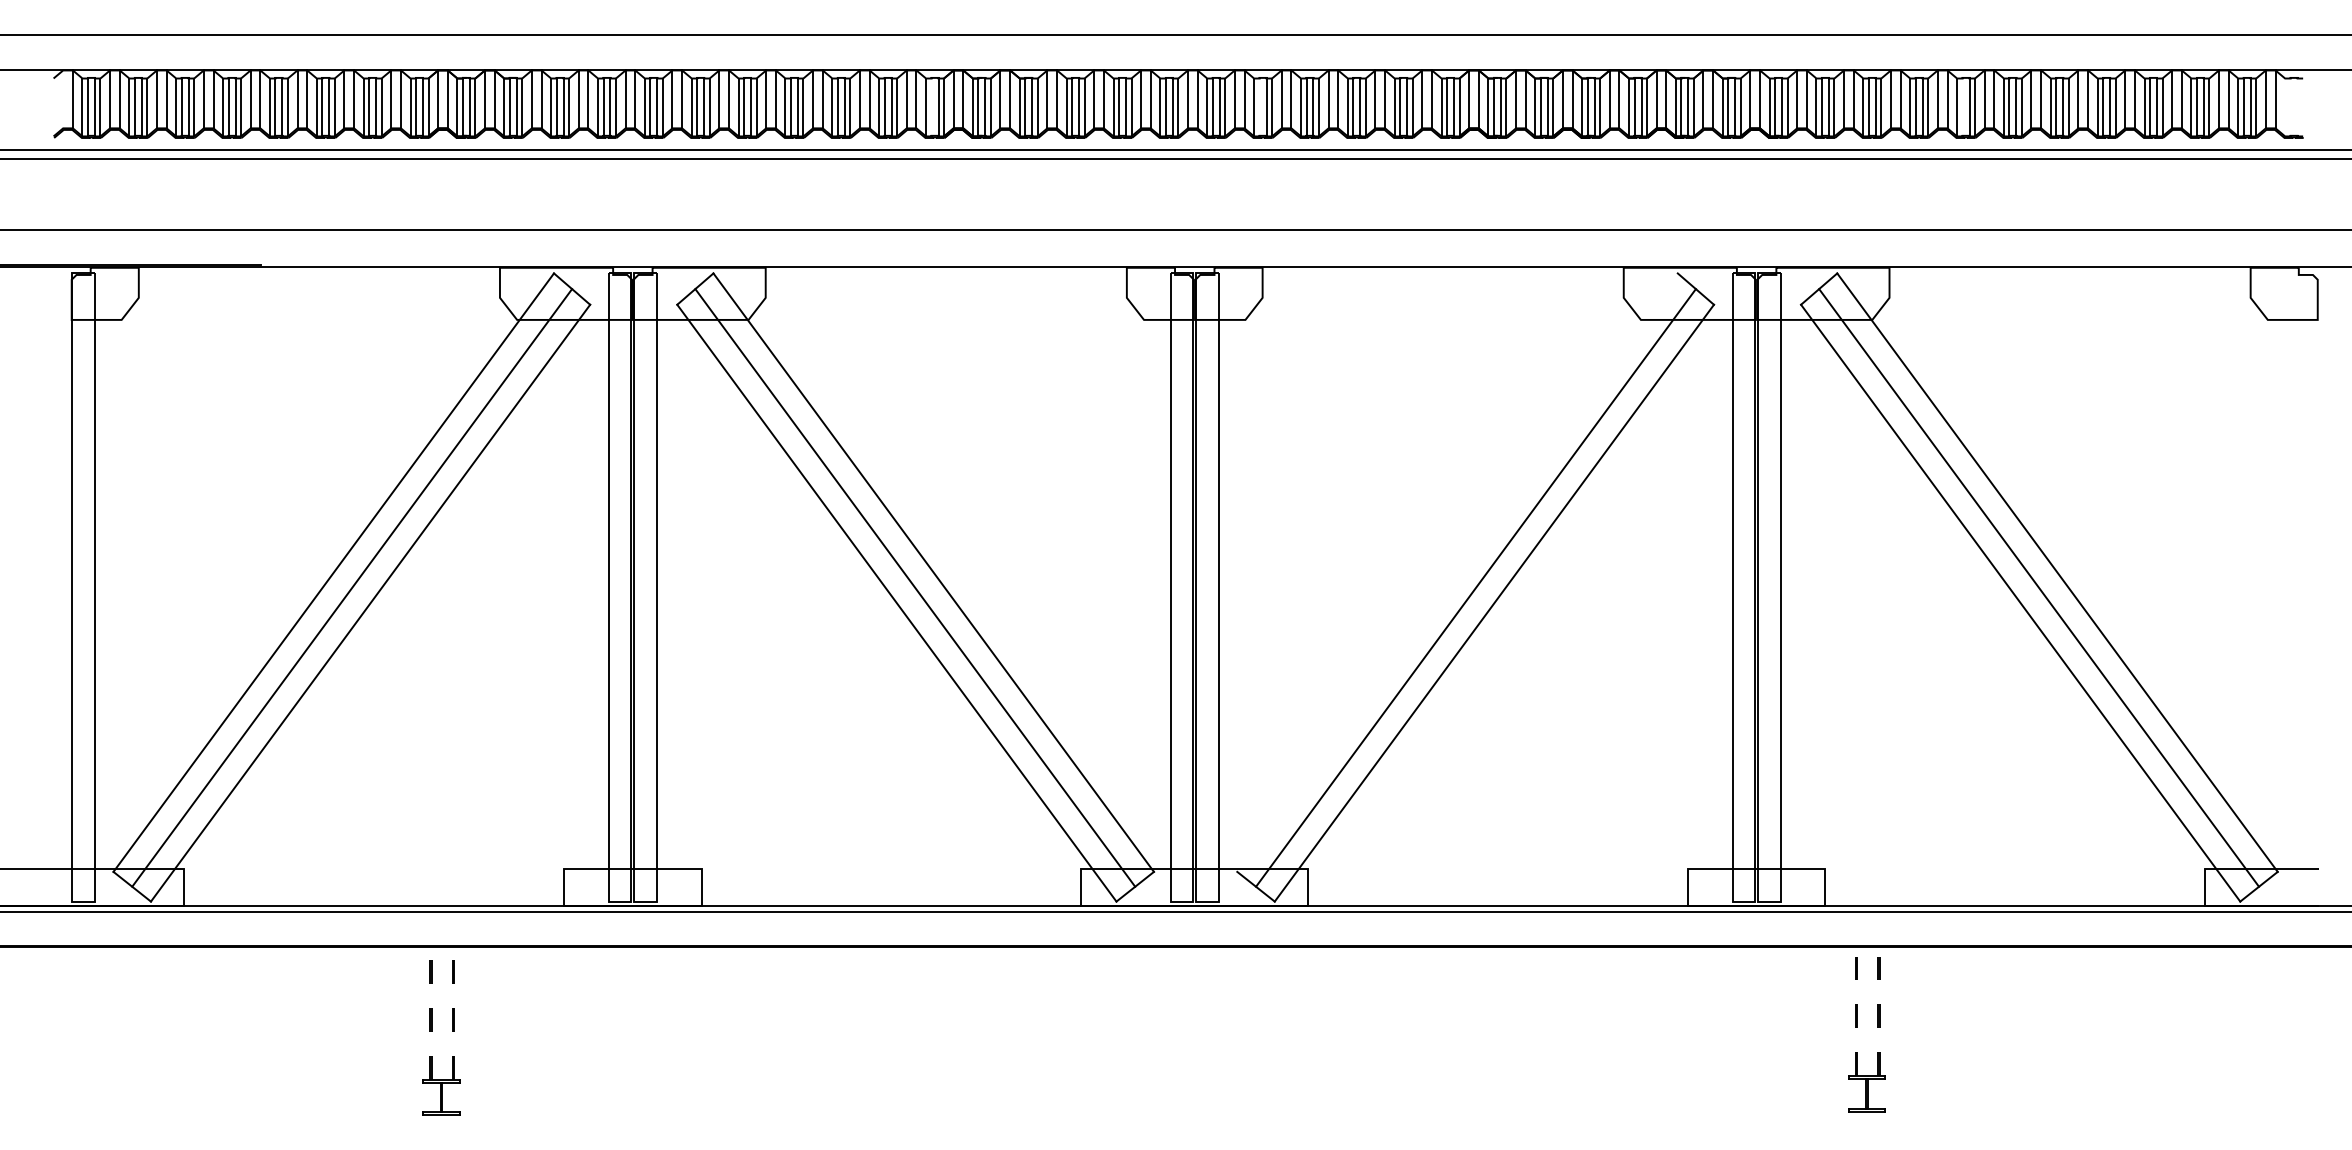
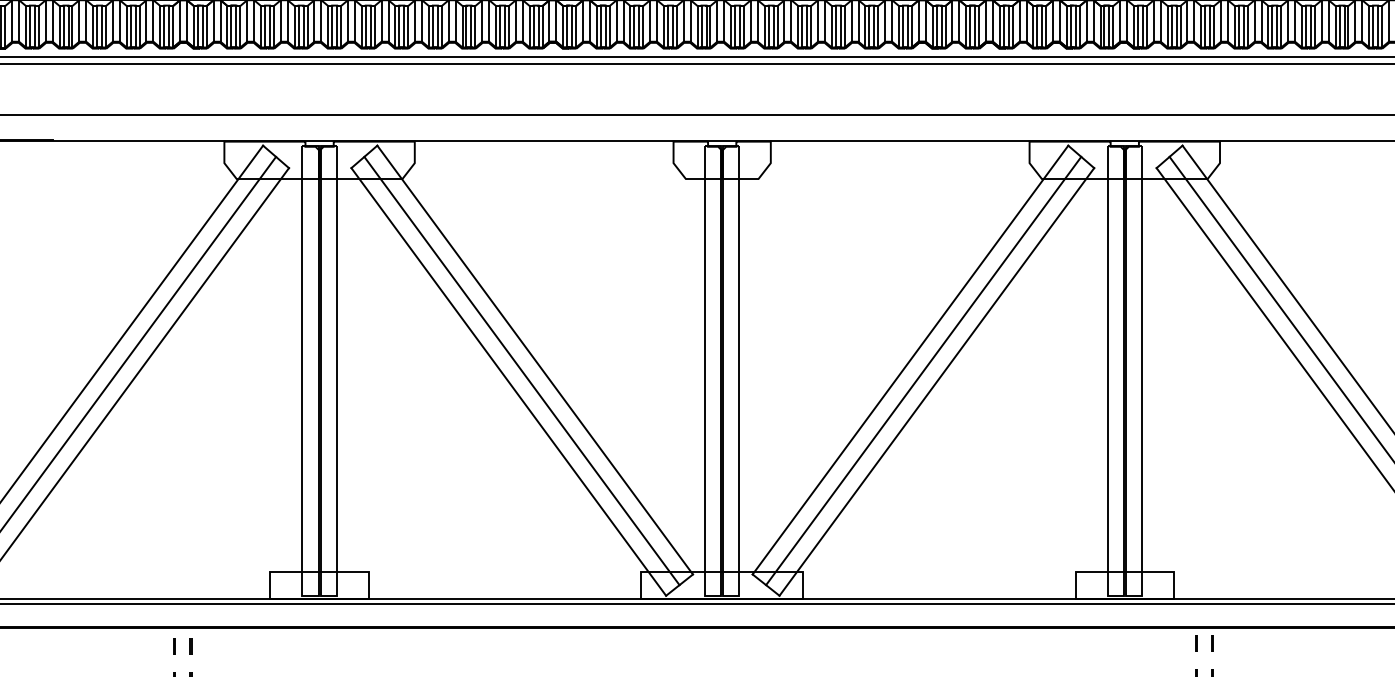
line: (931, 106) -> (533, 26), added
line: (1259, 106) -> (768, 26), added
line: (1962, 106) -> (1272, 26), added
line: (1457, 572) -> (910, 359), added

